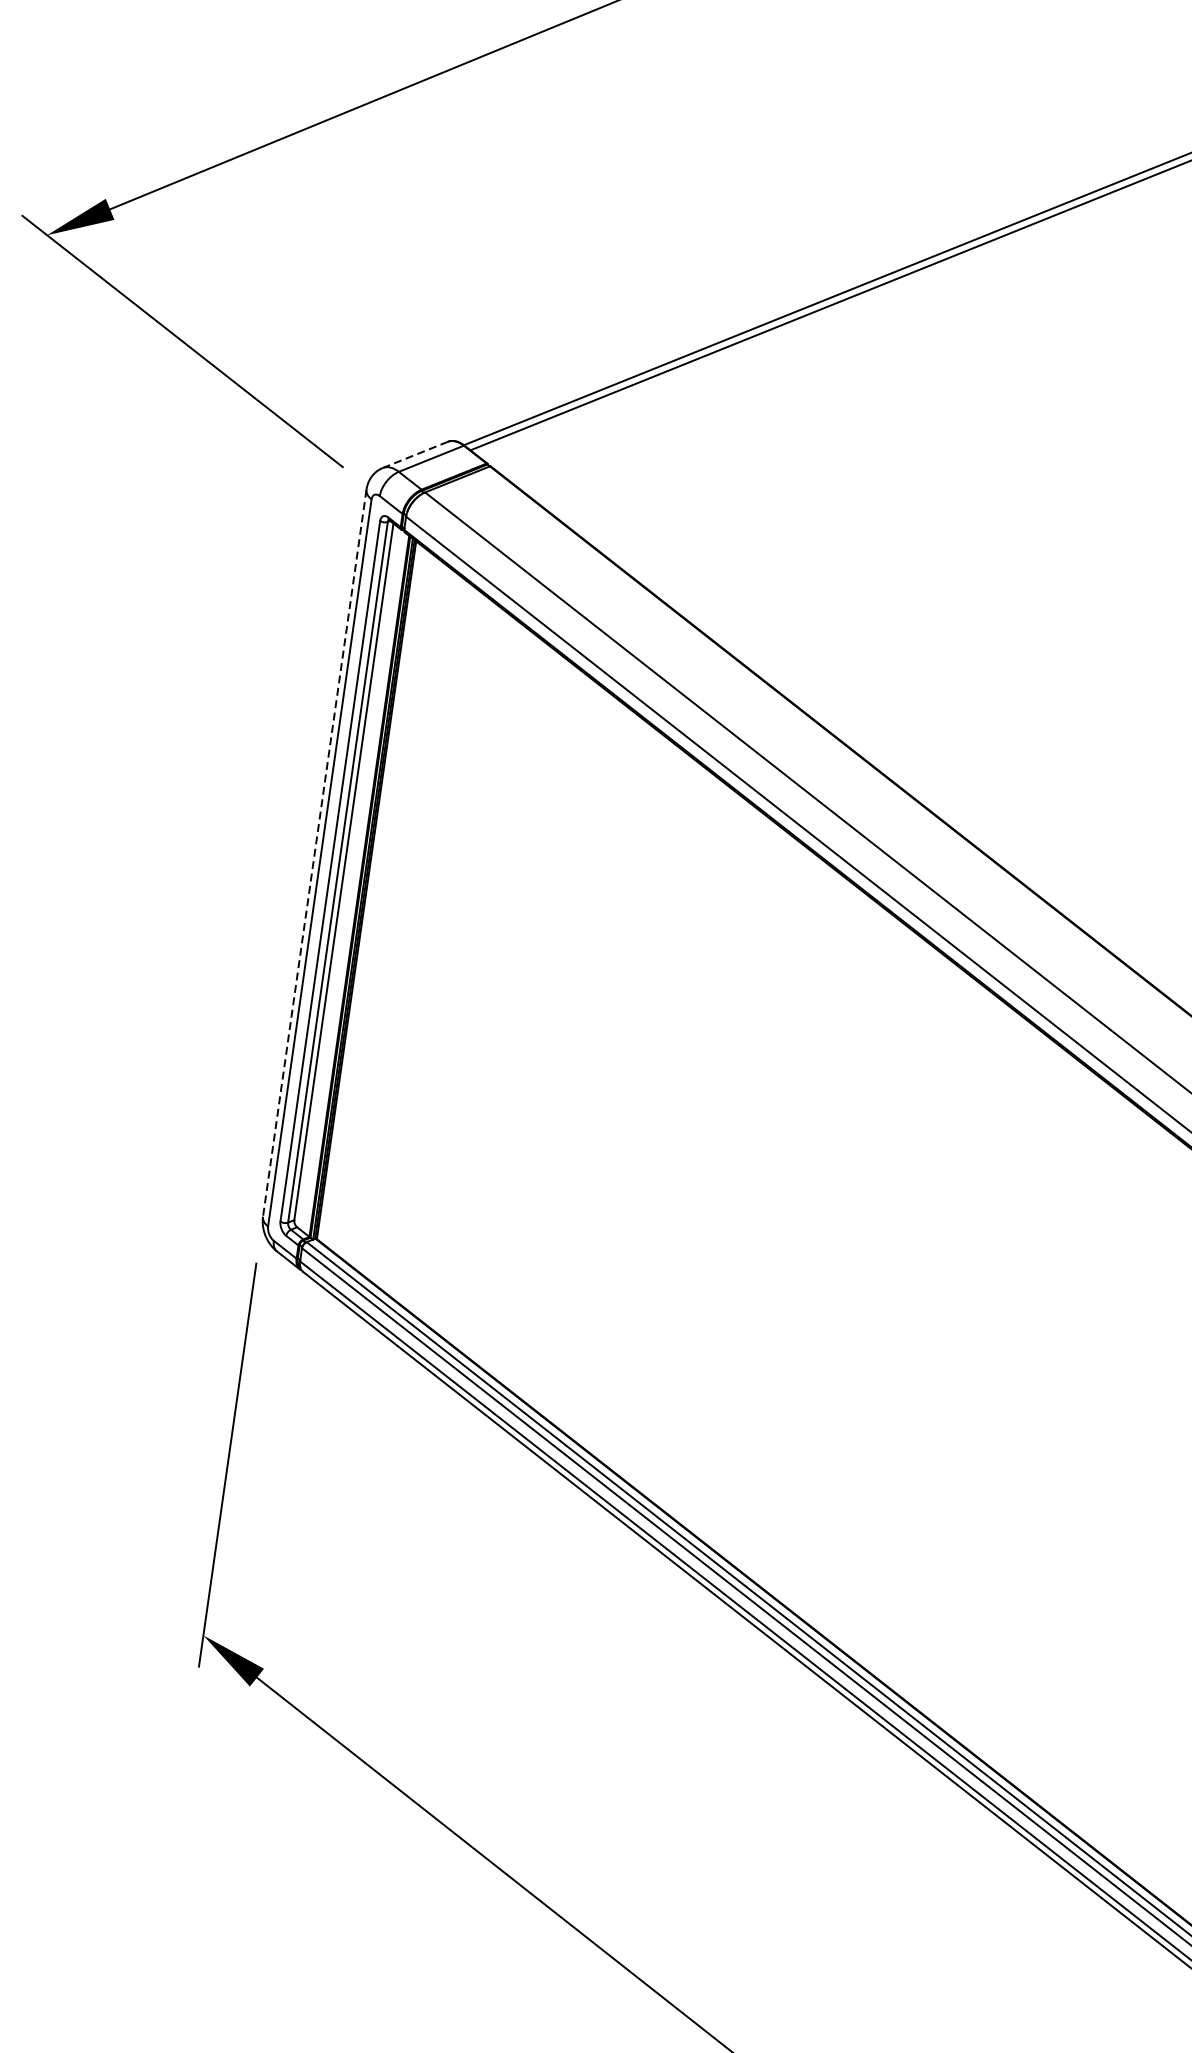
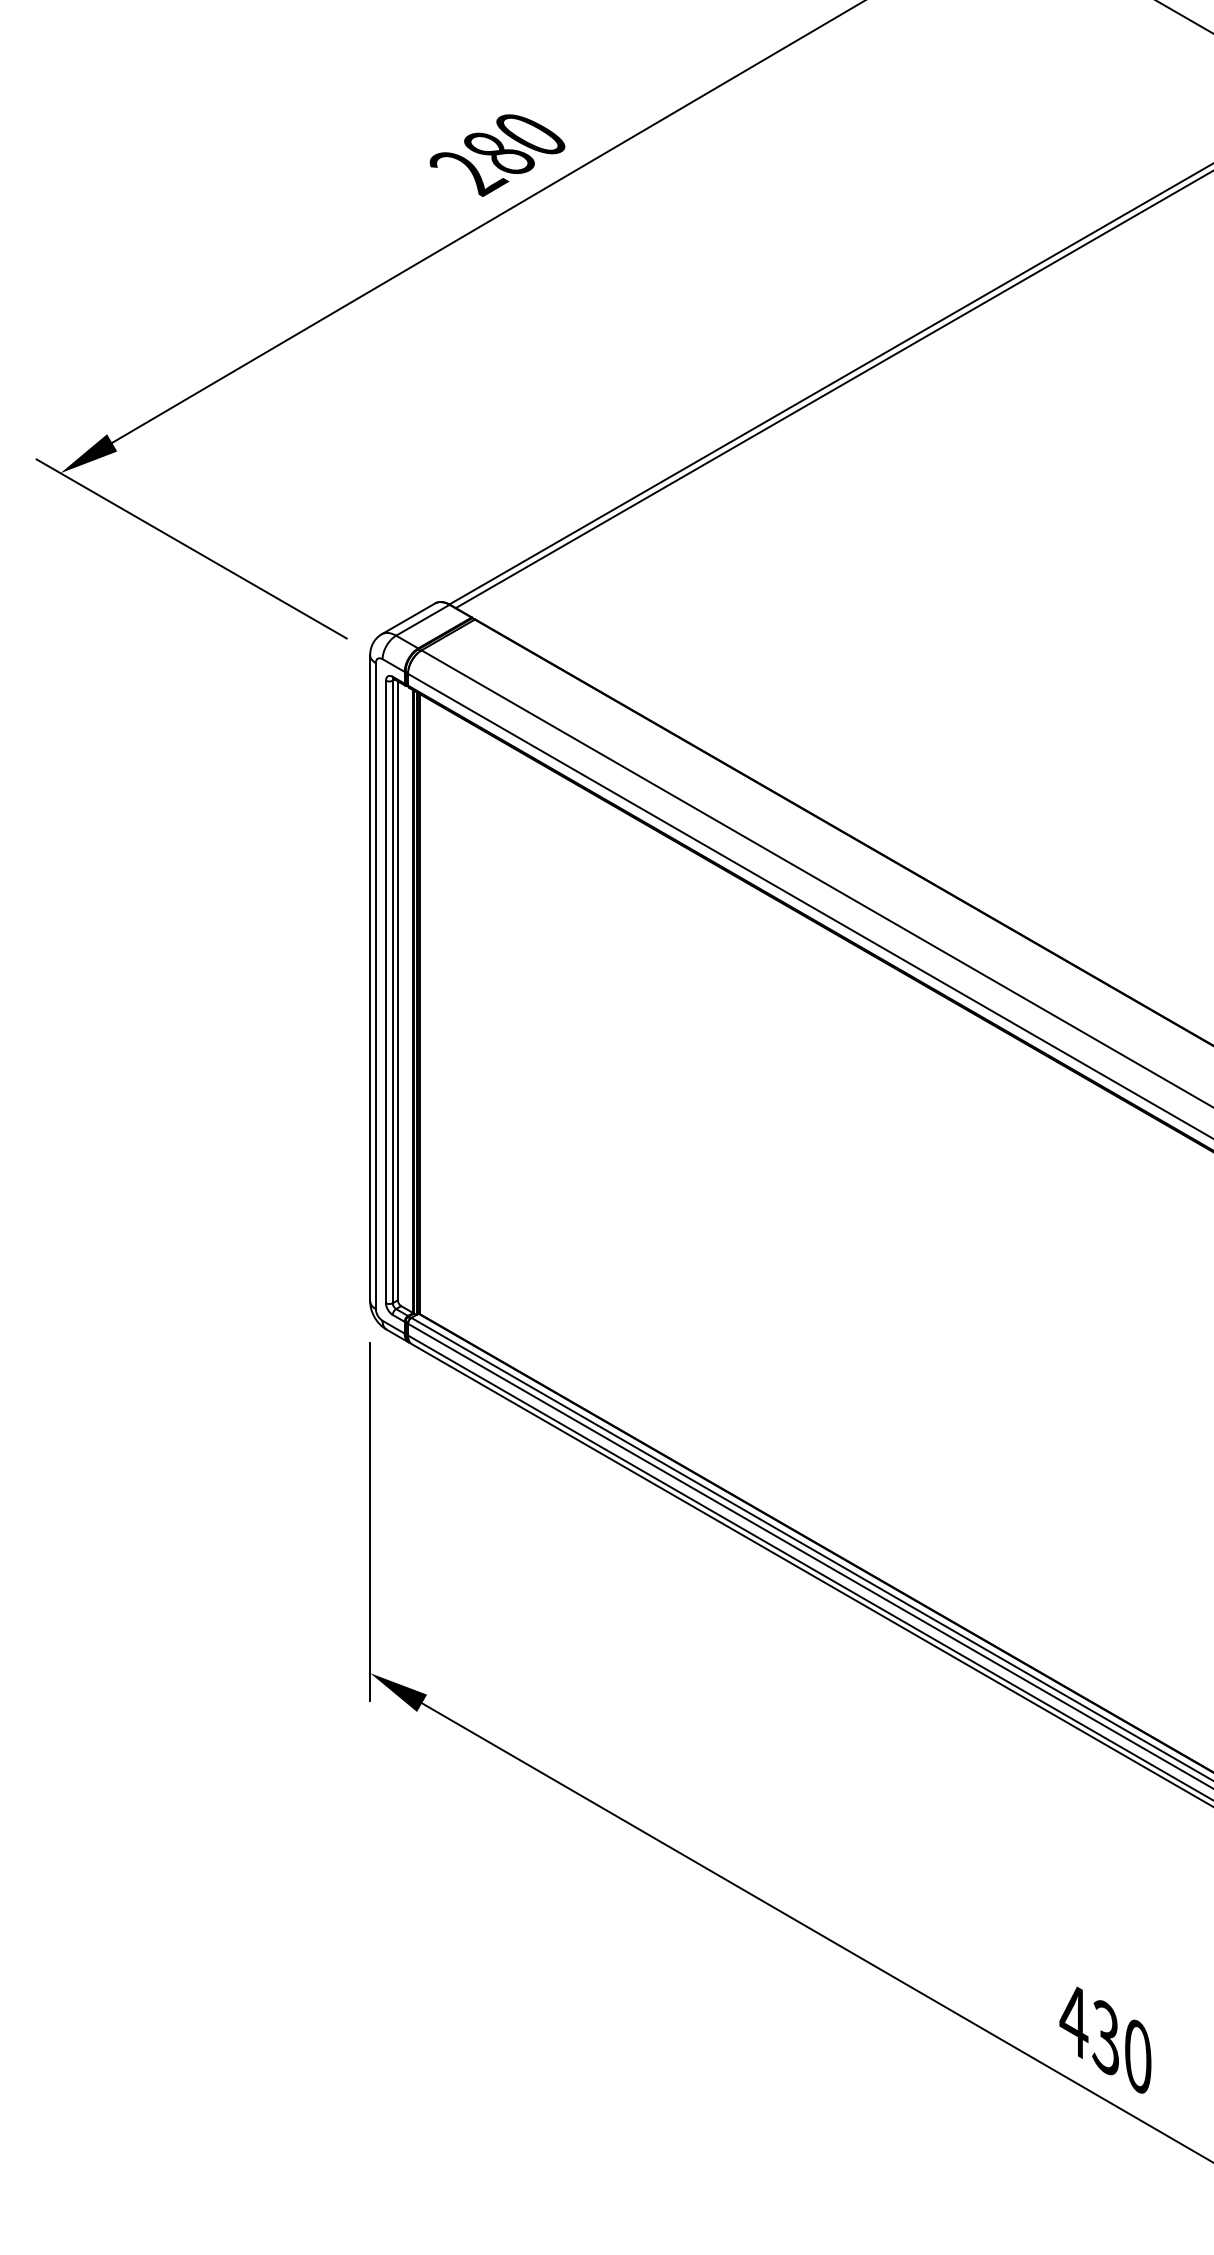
line: (415, 454) -> (408, 618), dashed -> solid
line: (315, 853) -> (370, 978), dashed -> solid

